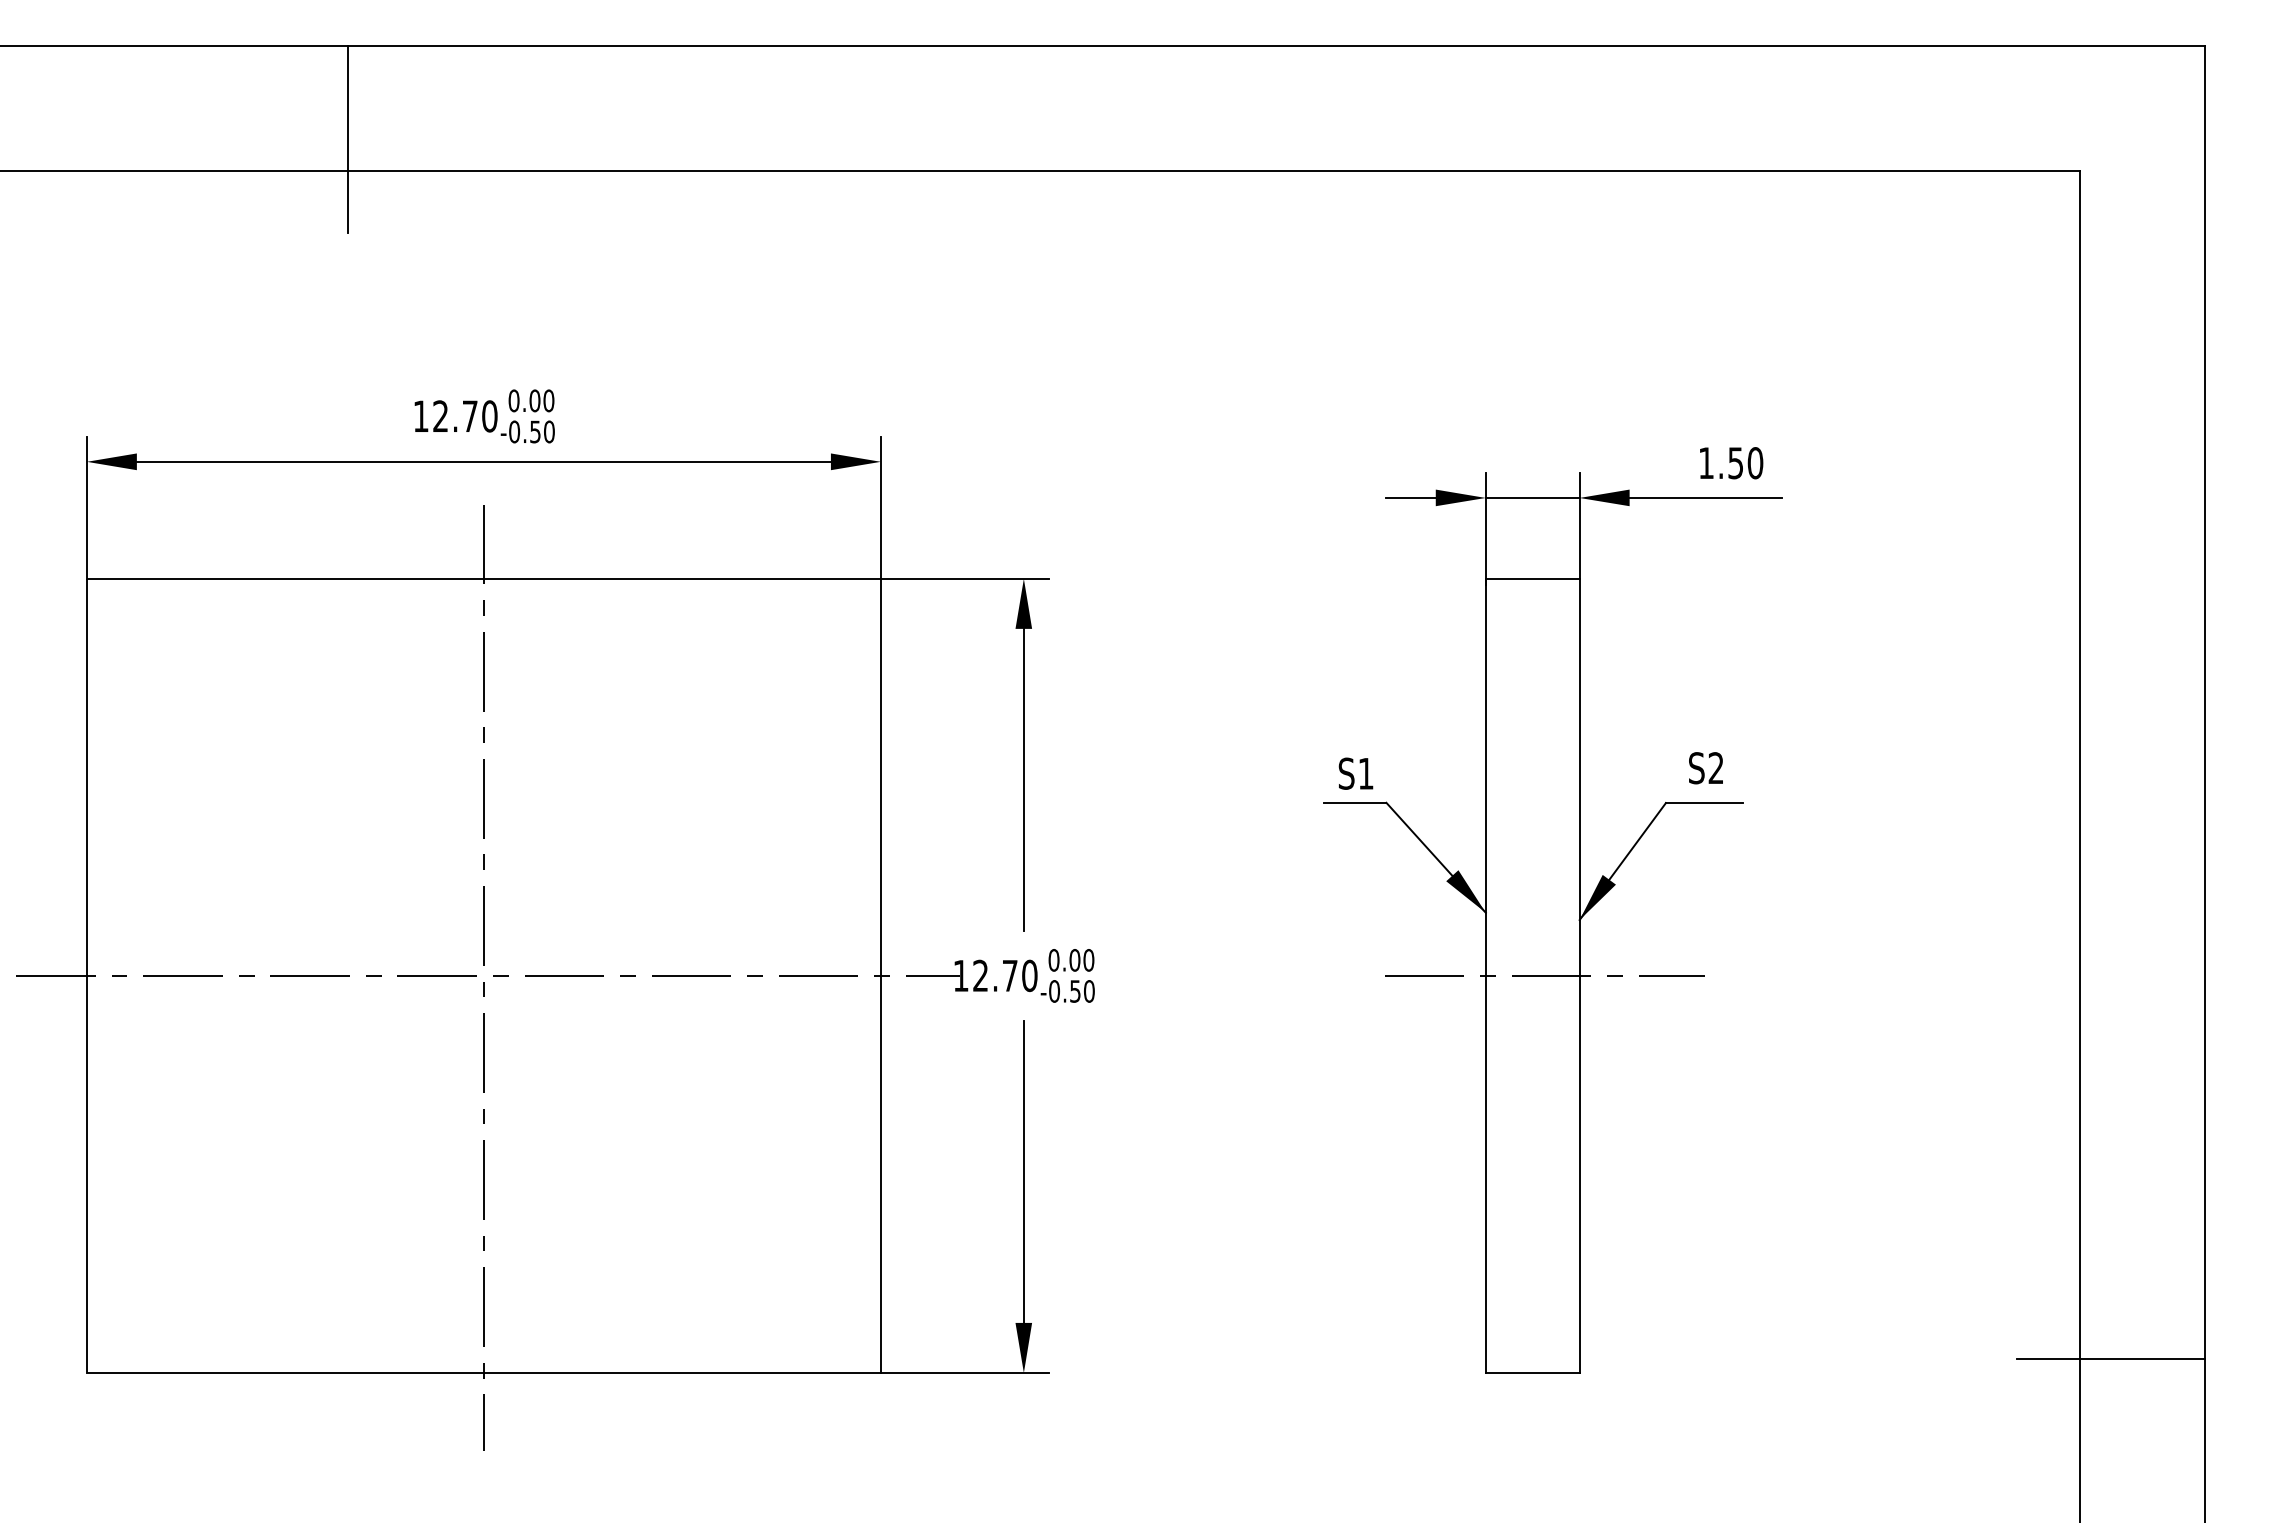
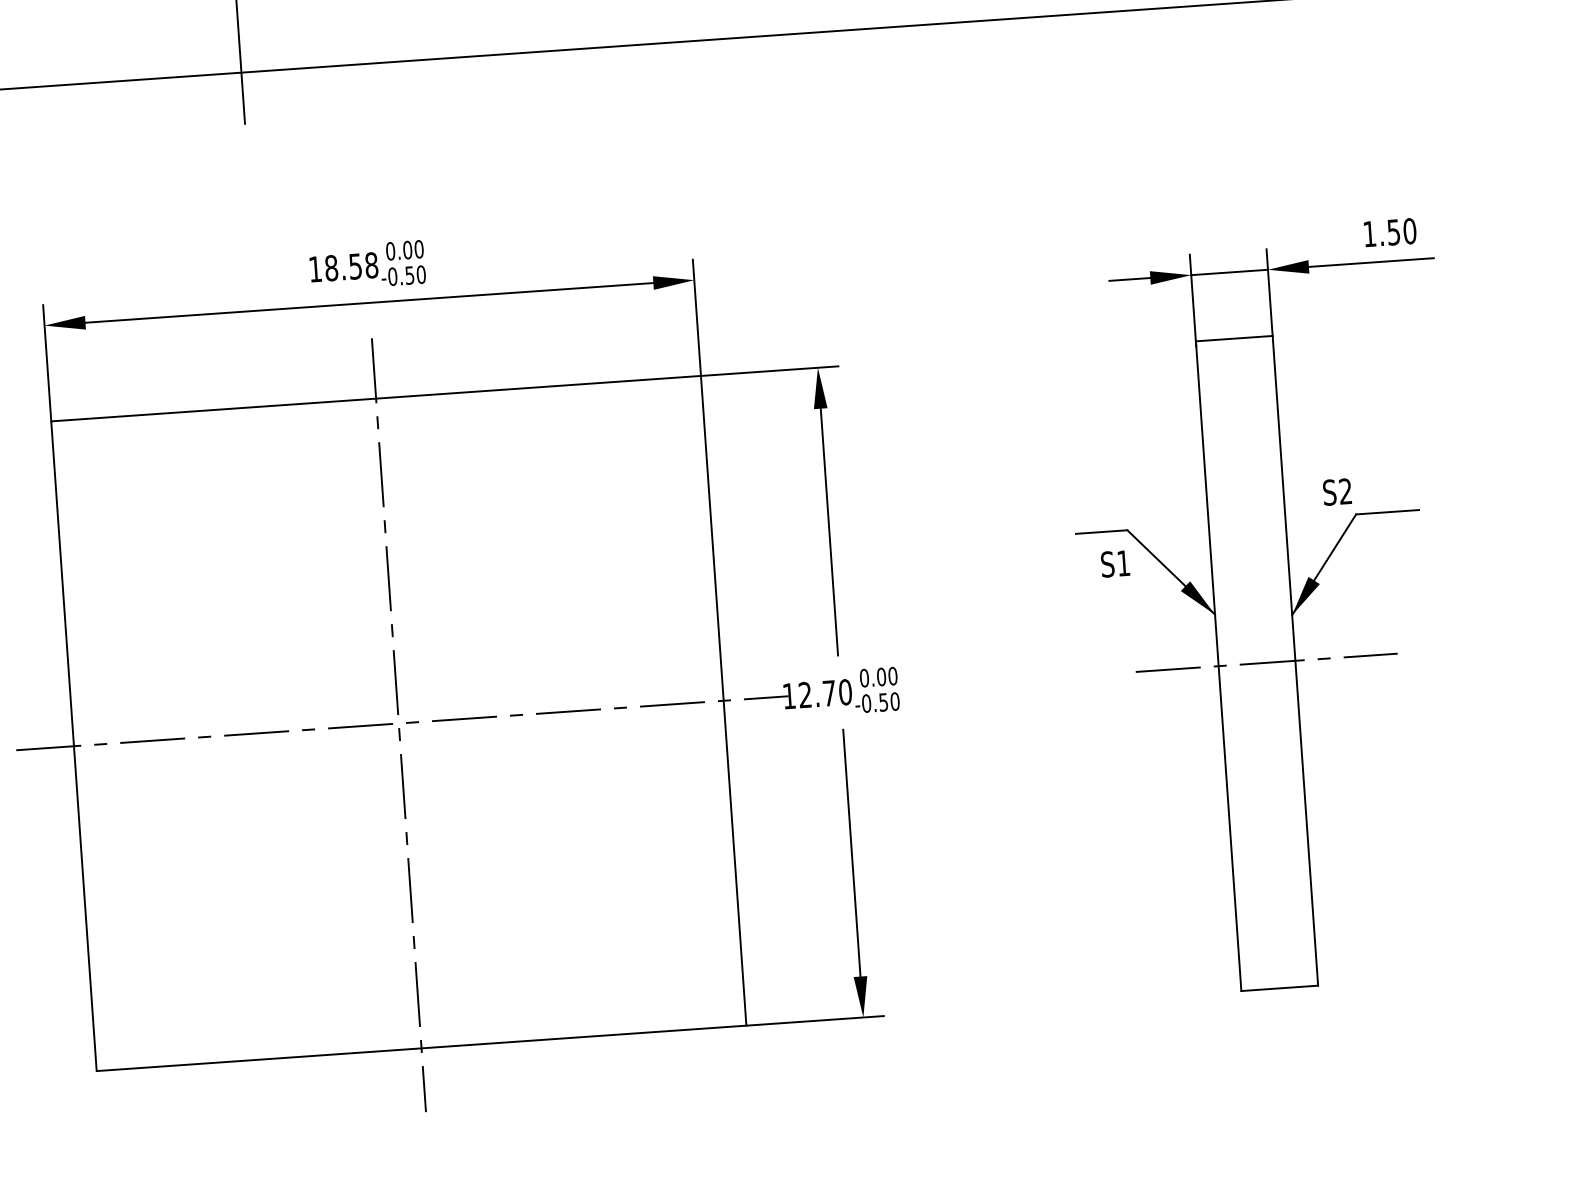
text: (465, 416) -> (351, 266), 12.70 -> 18.58
text: (1705, 768) -> (1336, 492), moved
text: (1355, 773) -> (1114, 563), moved

